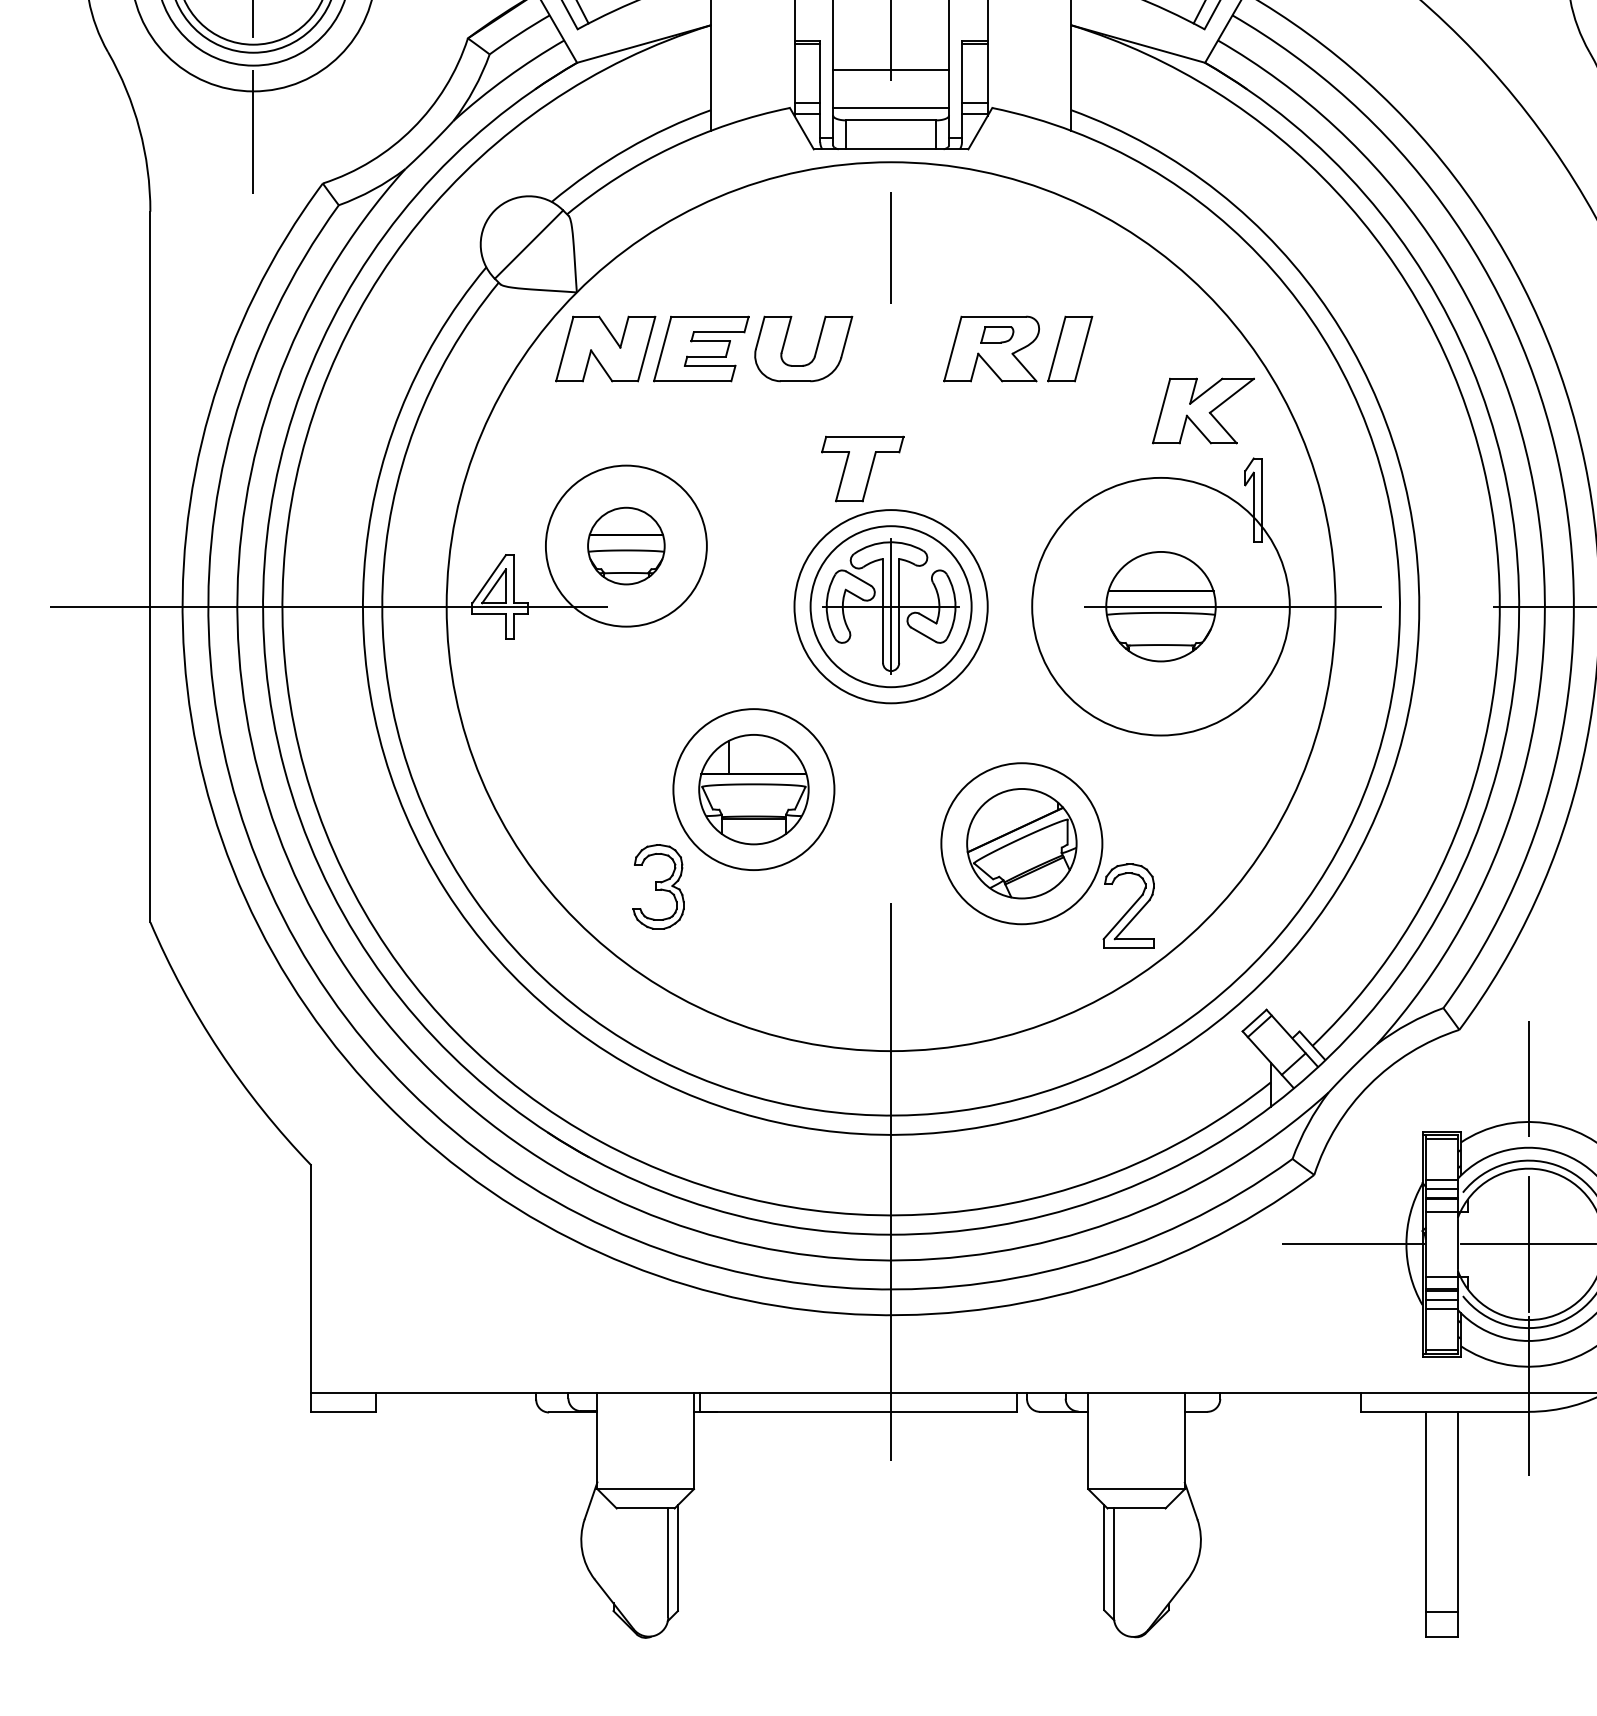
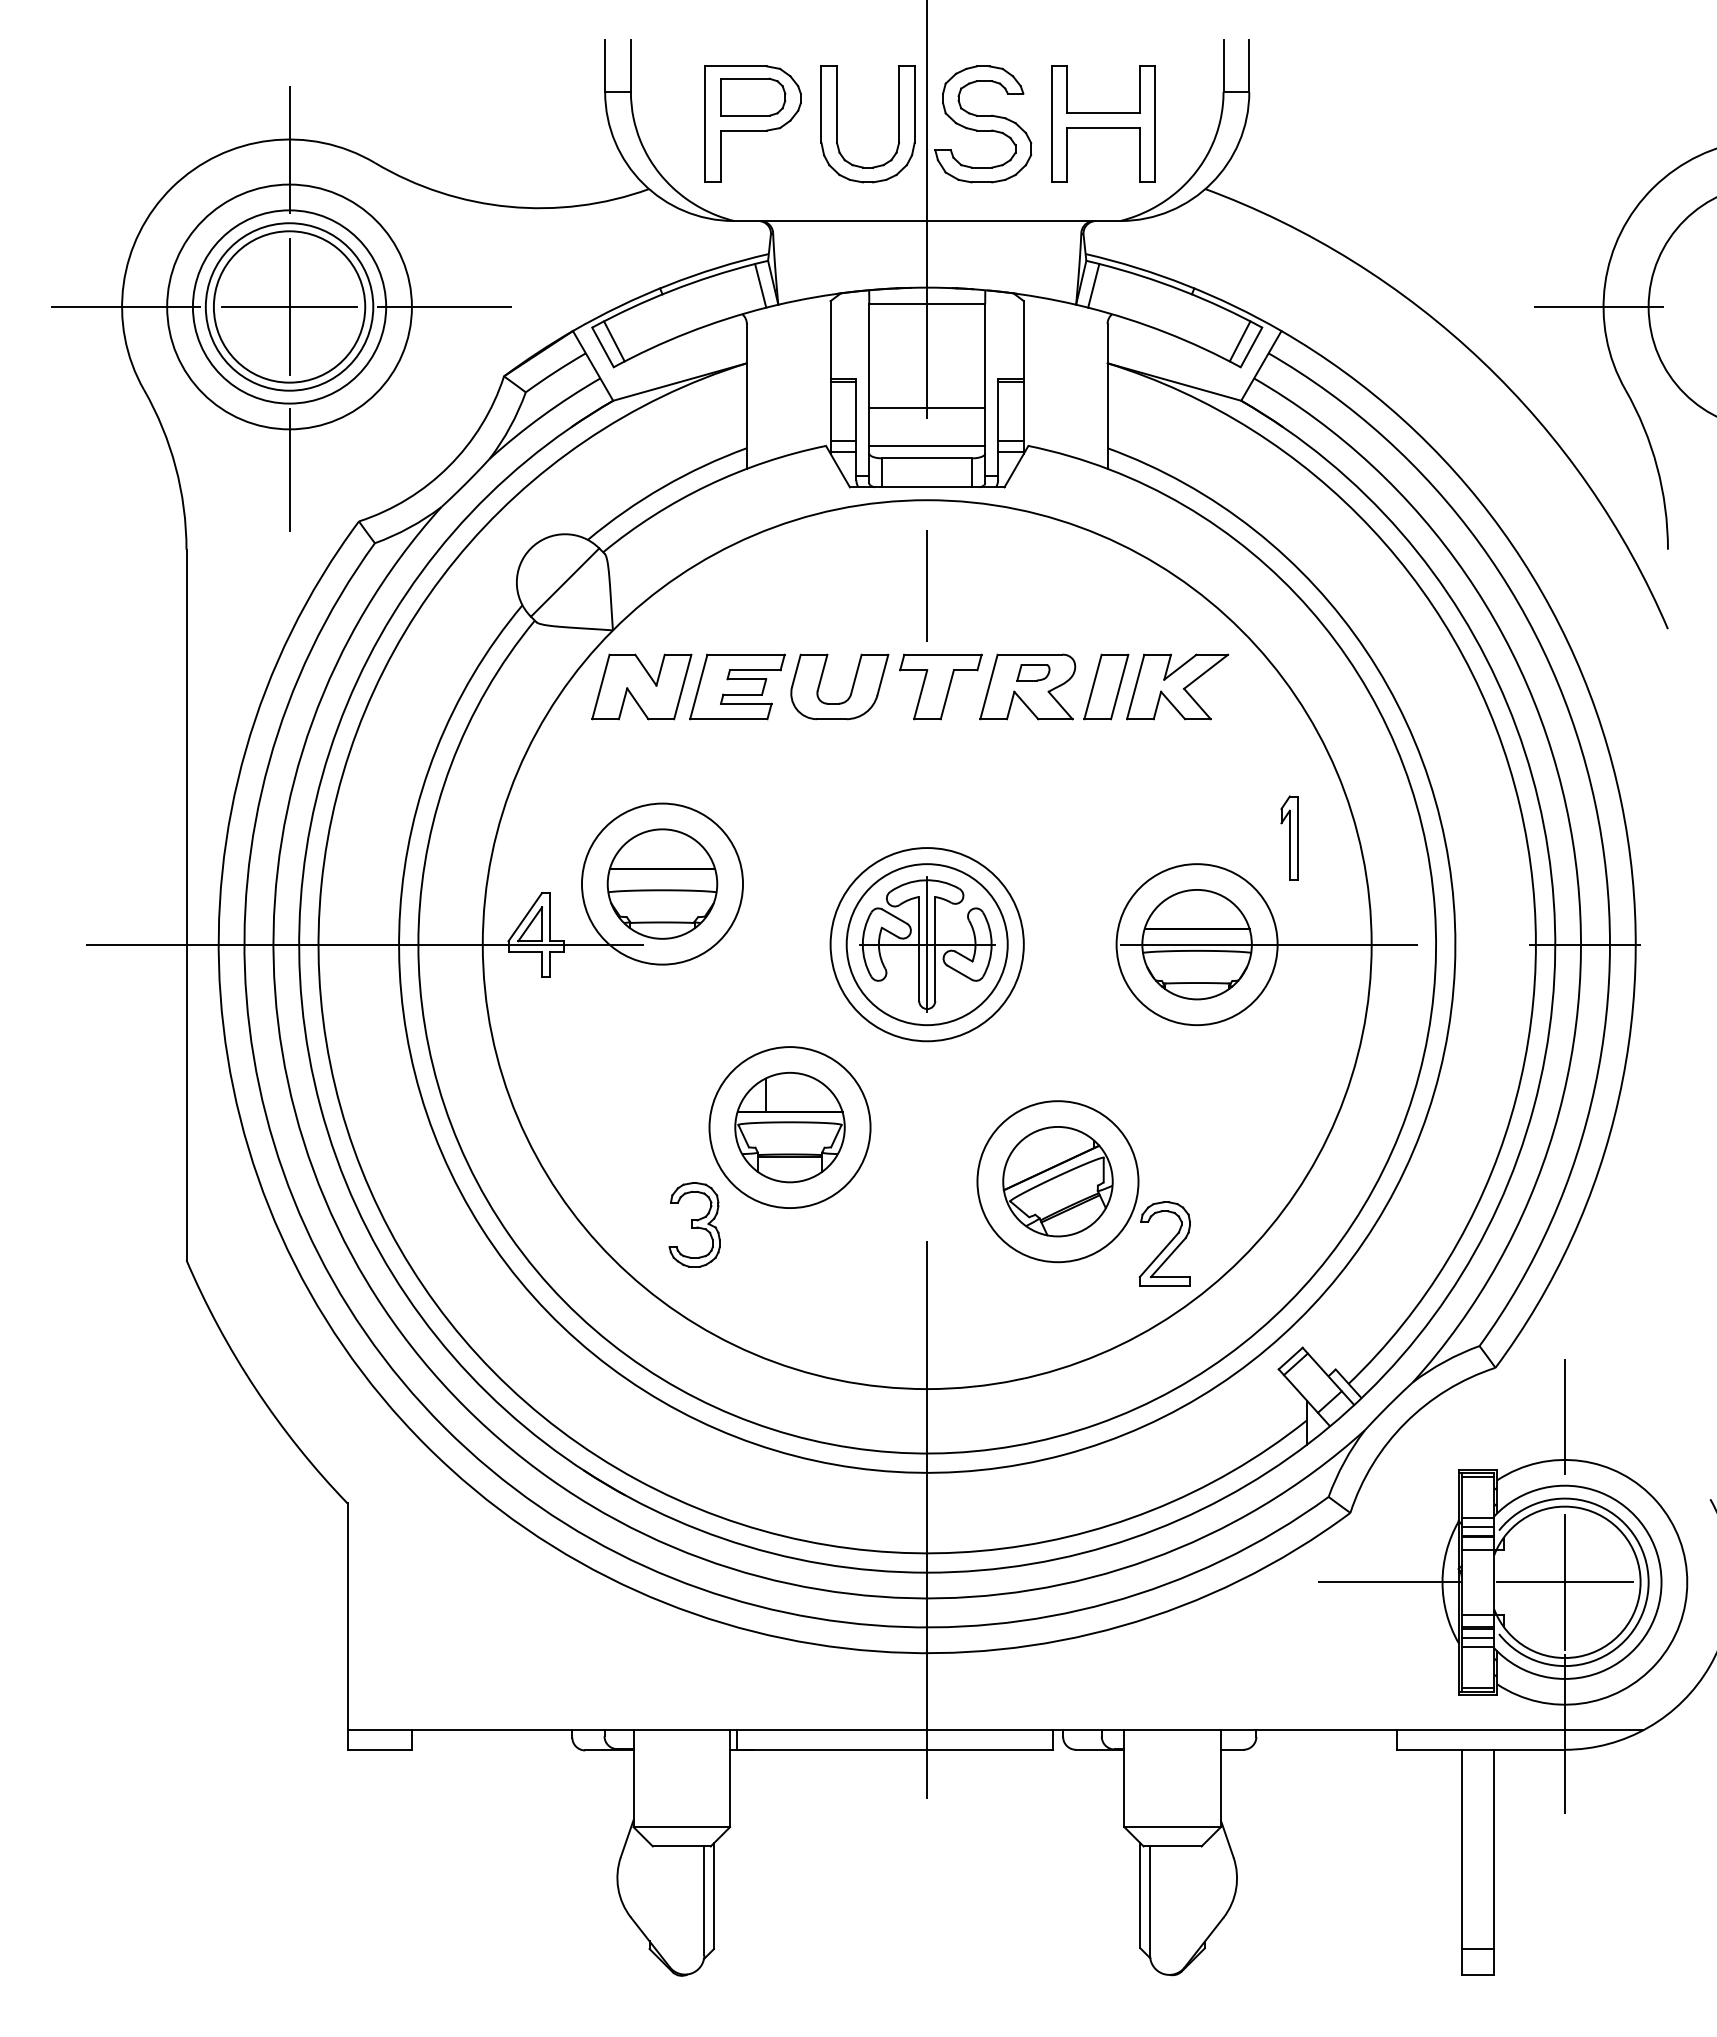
part: (1203, 410) -> (1177, 686), moved
part: (862, 468) -> (940, 686), moved
part: (626, 545) -> (662, 883), size x1.43
circle: (1160, 606) -> (1196, 944), size x0.62

